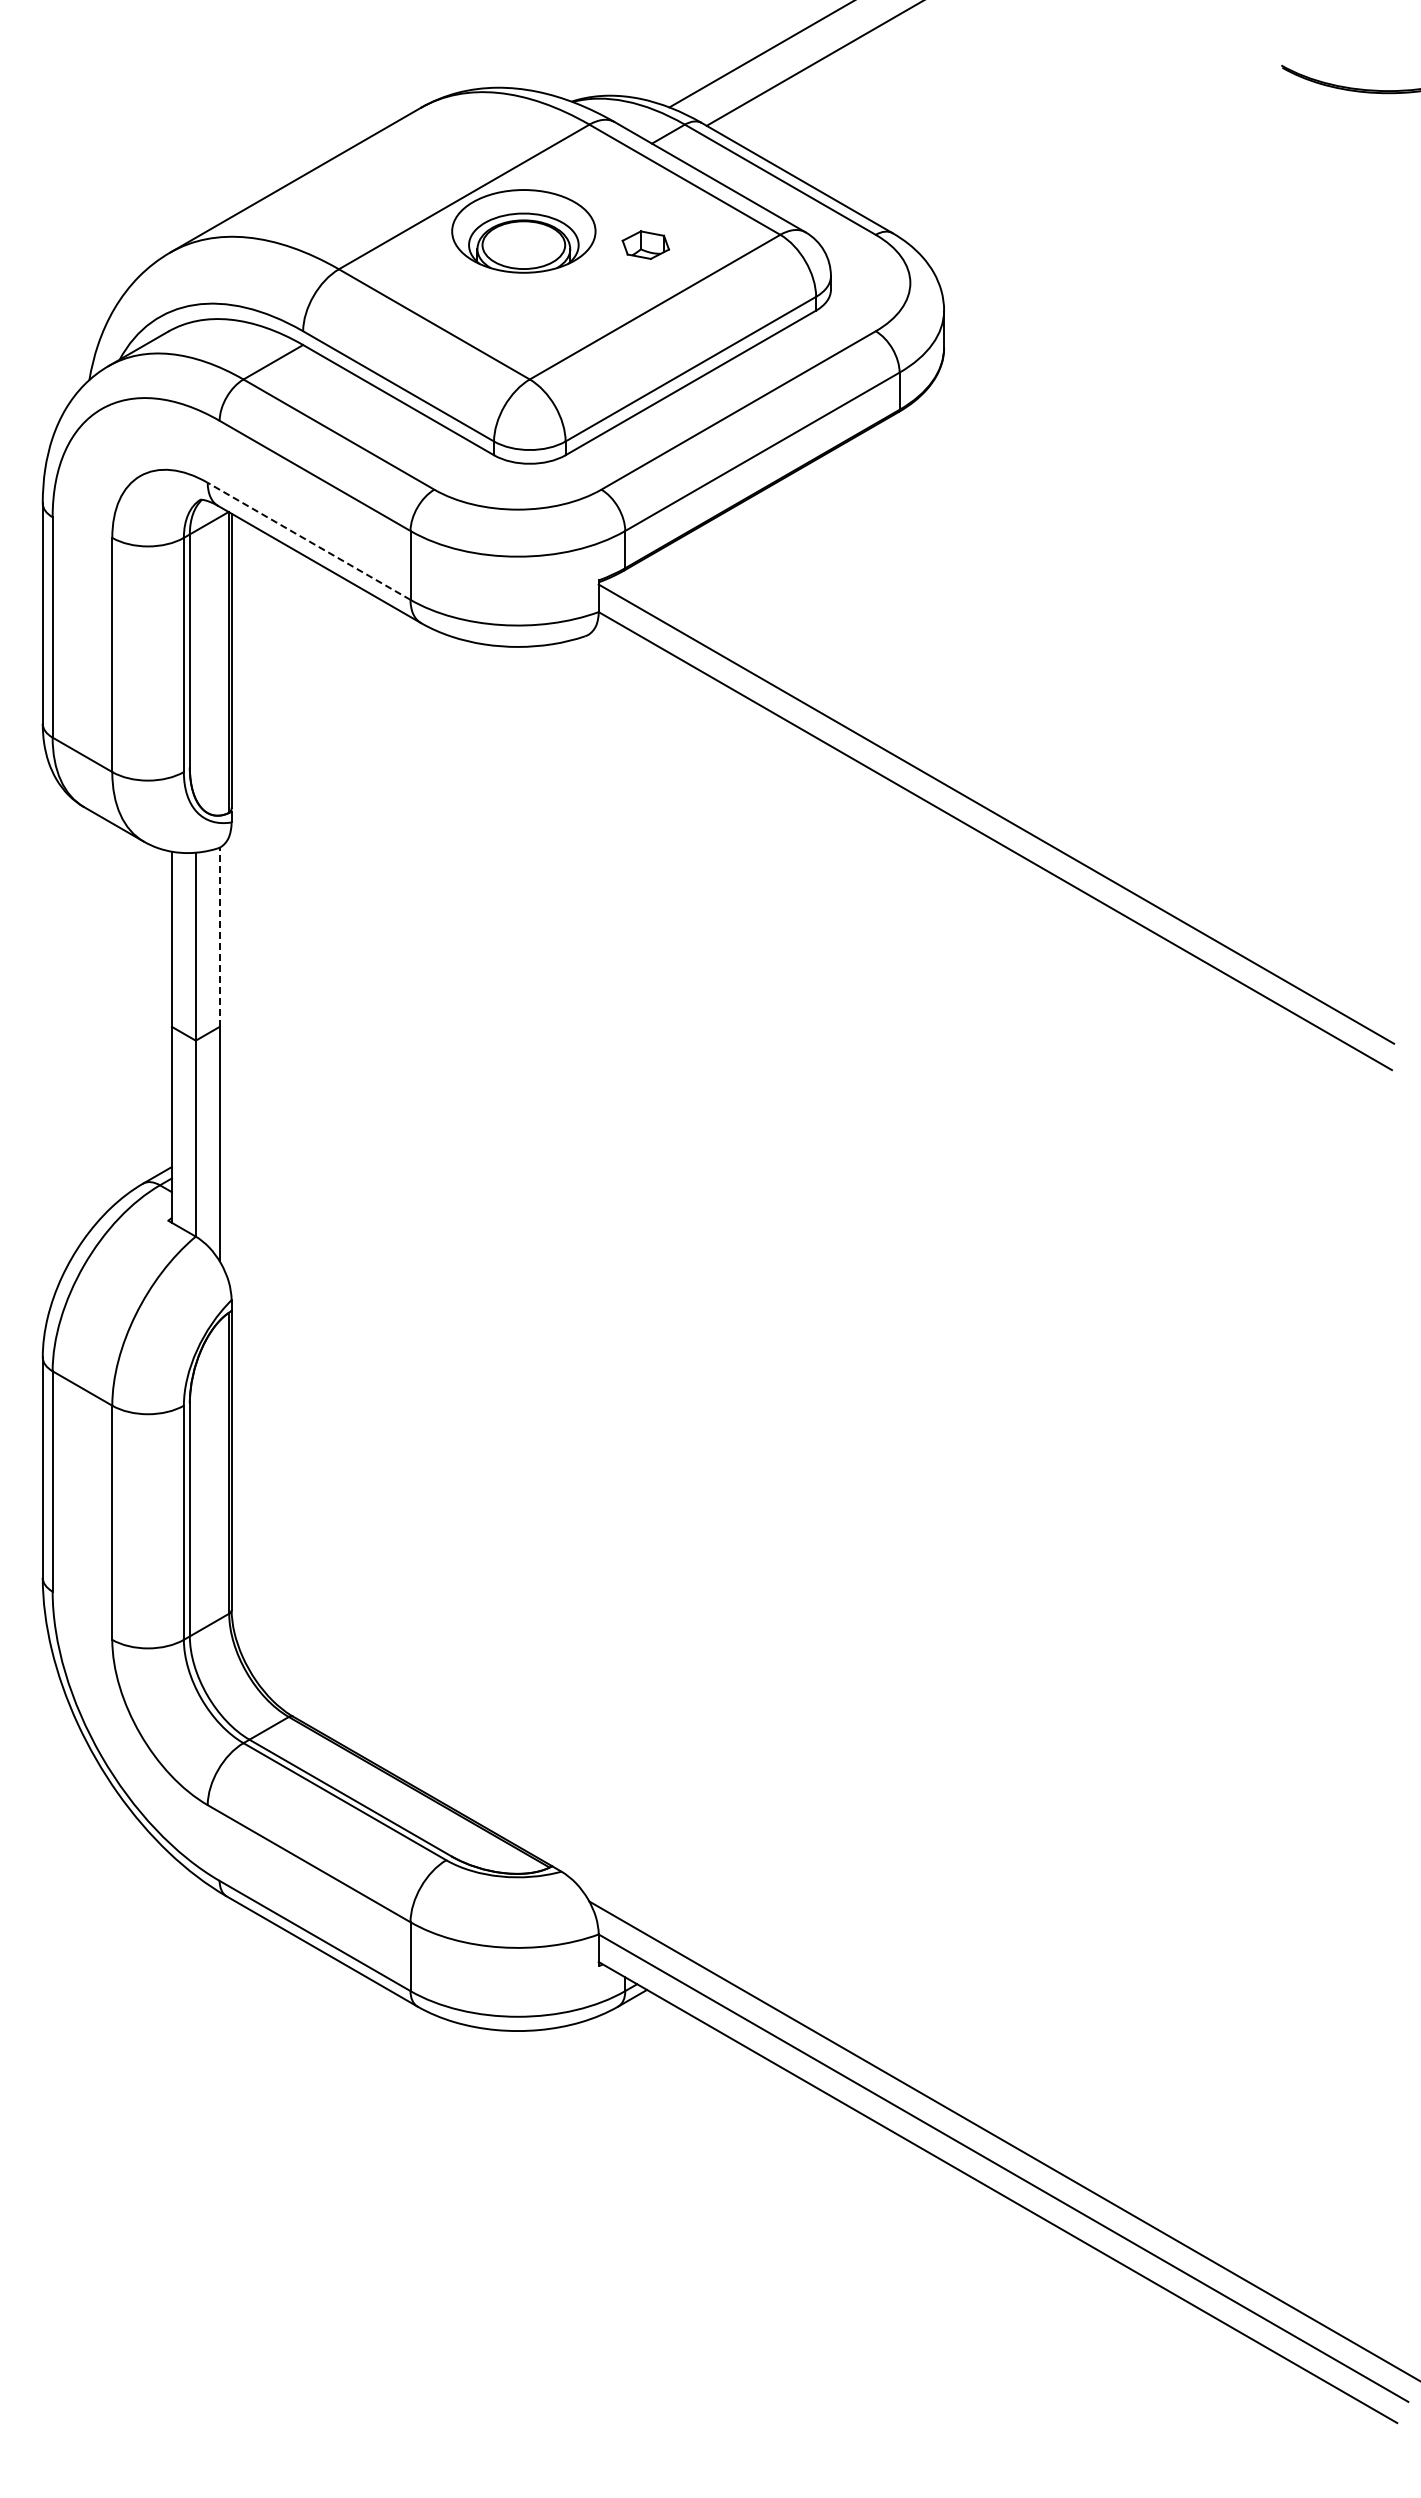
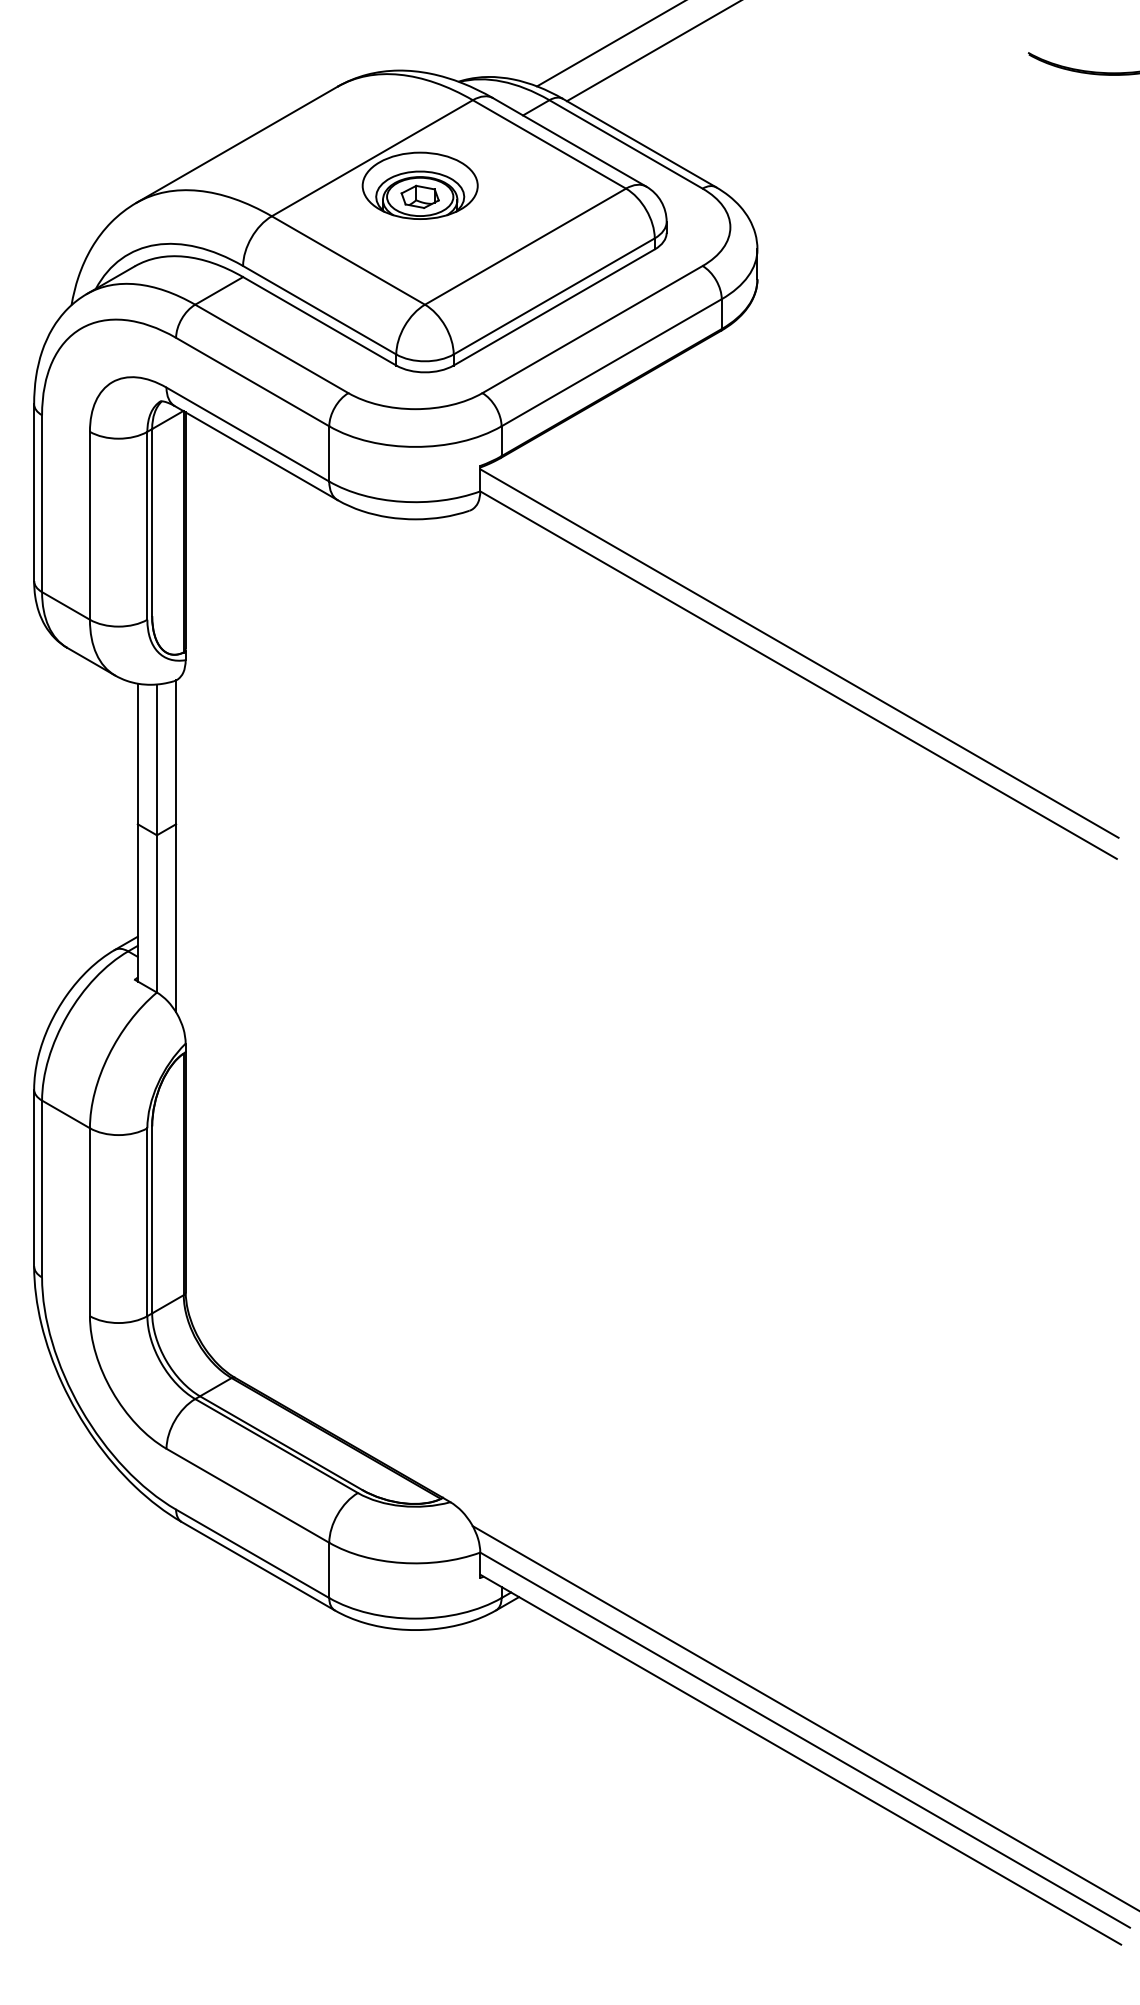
part: (645, 244) -> (419, 196), moved
line: (308, 541) -> (247, 434), dashed -> solid
line: (219, 937) -> (175, 752), dashed -> solid

